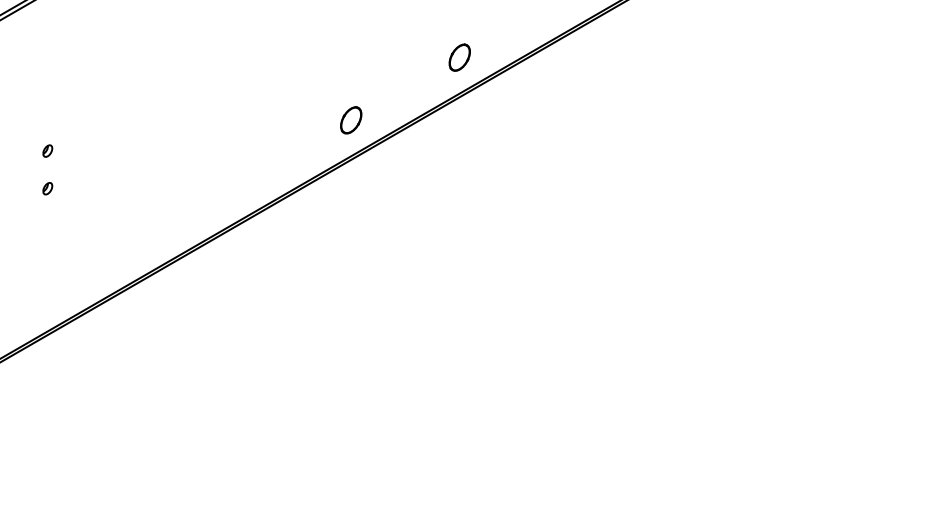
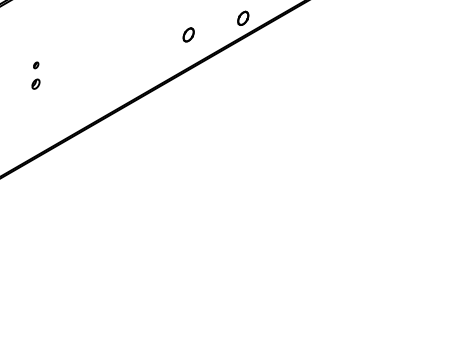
part: (350, 119) -> (188, 34), moved
part: (48, 189) -> (36, 84), size x1.6

